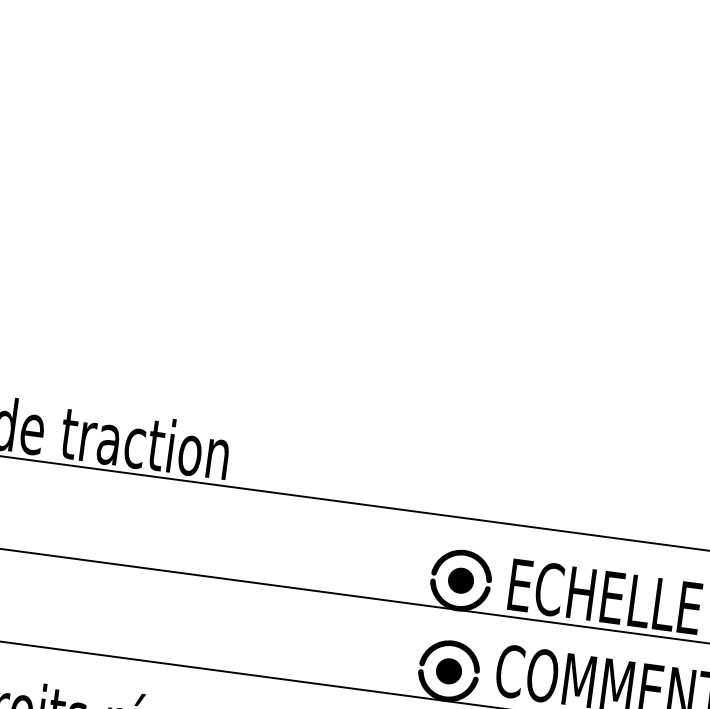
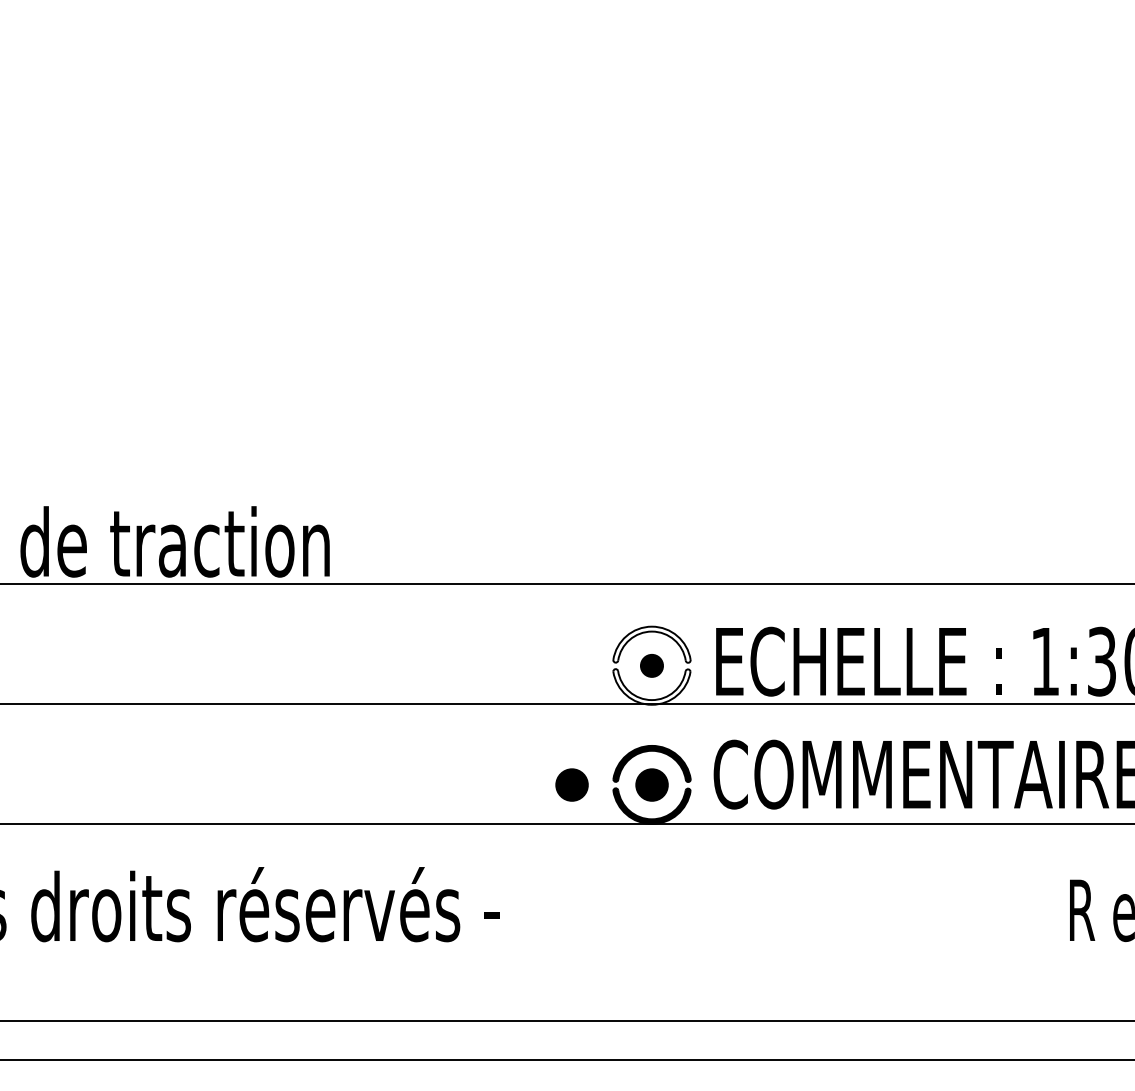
fill: (462, 564) -> (651, 644), removed
part: (460, 580) -> (651, 665), size x0.7
fill: (458, 596) -> (651, 686), removed
part: (387, 662) -> (571, 784), added

